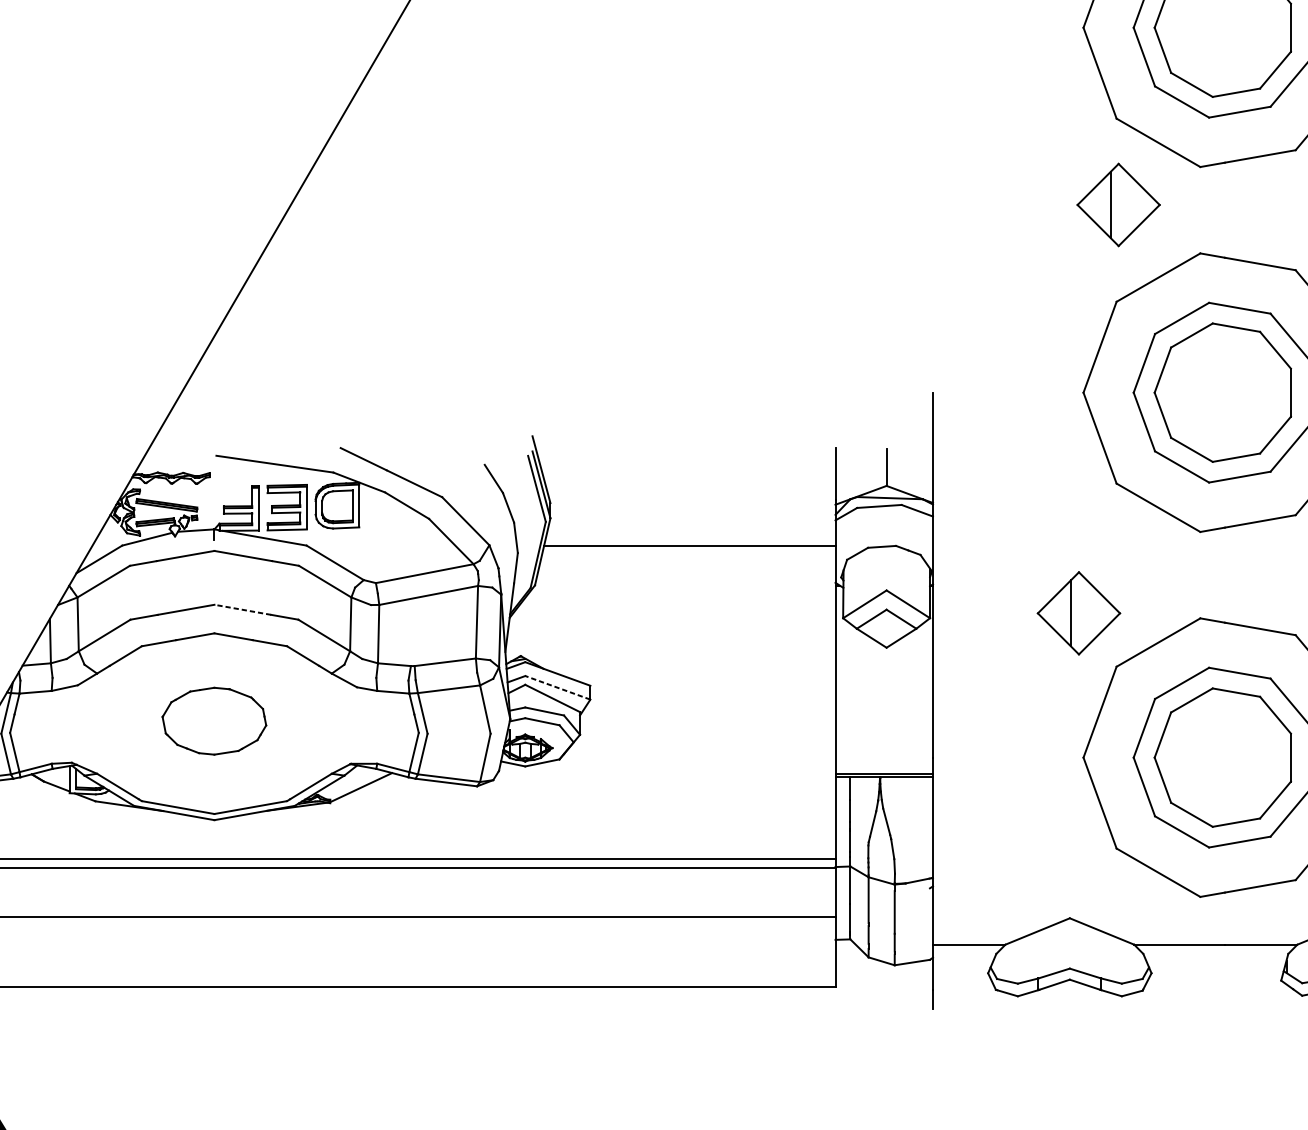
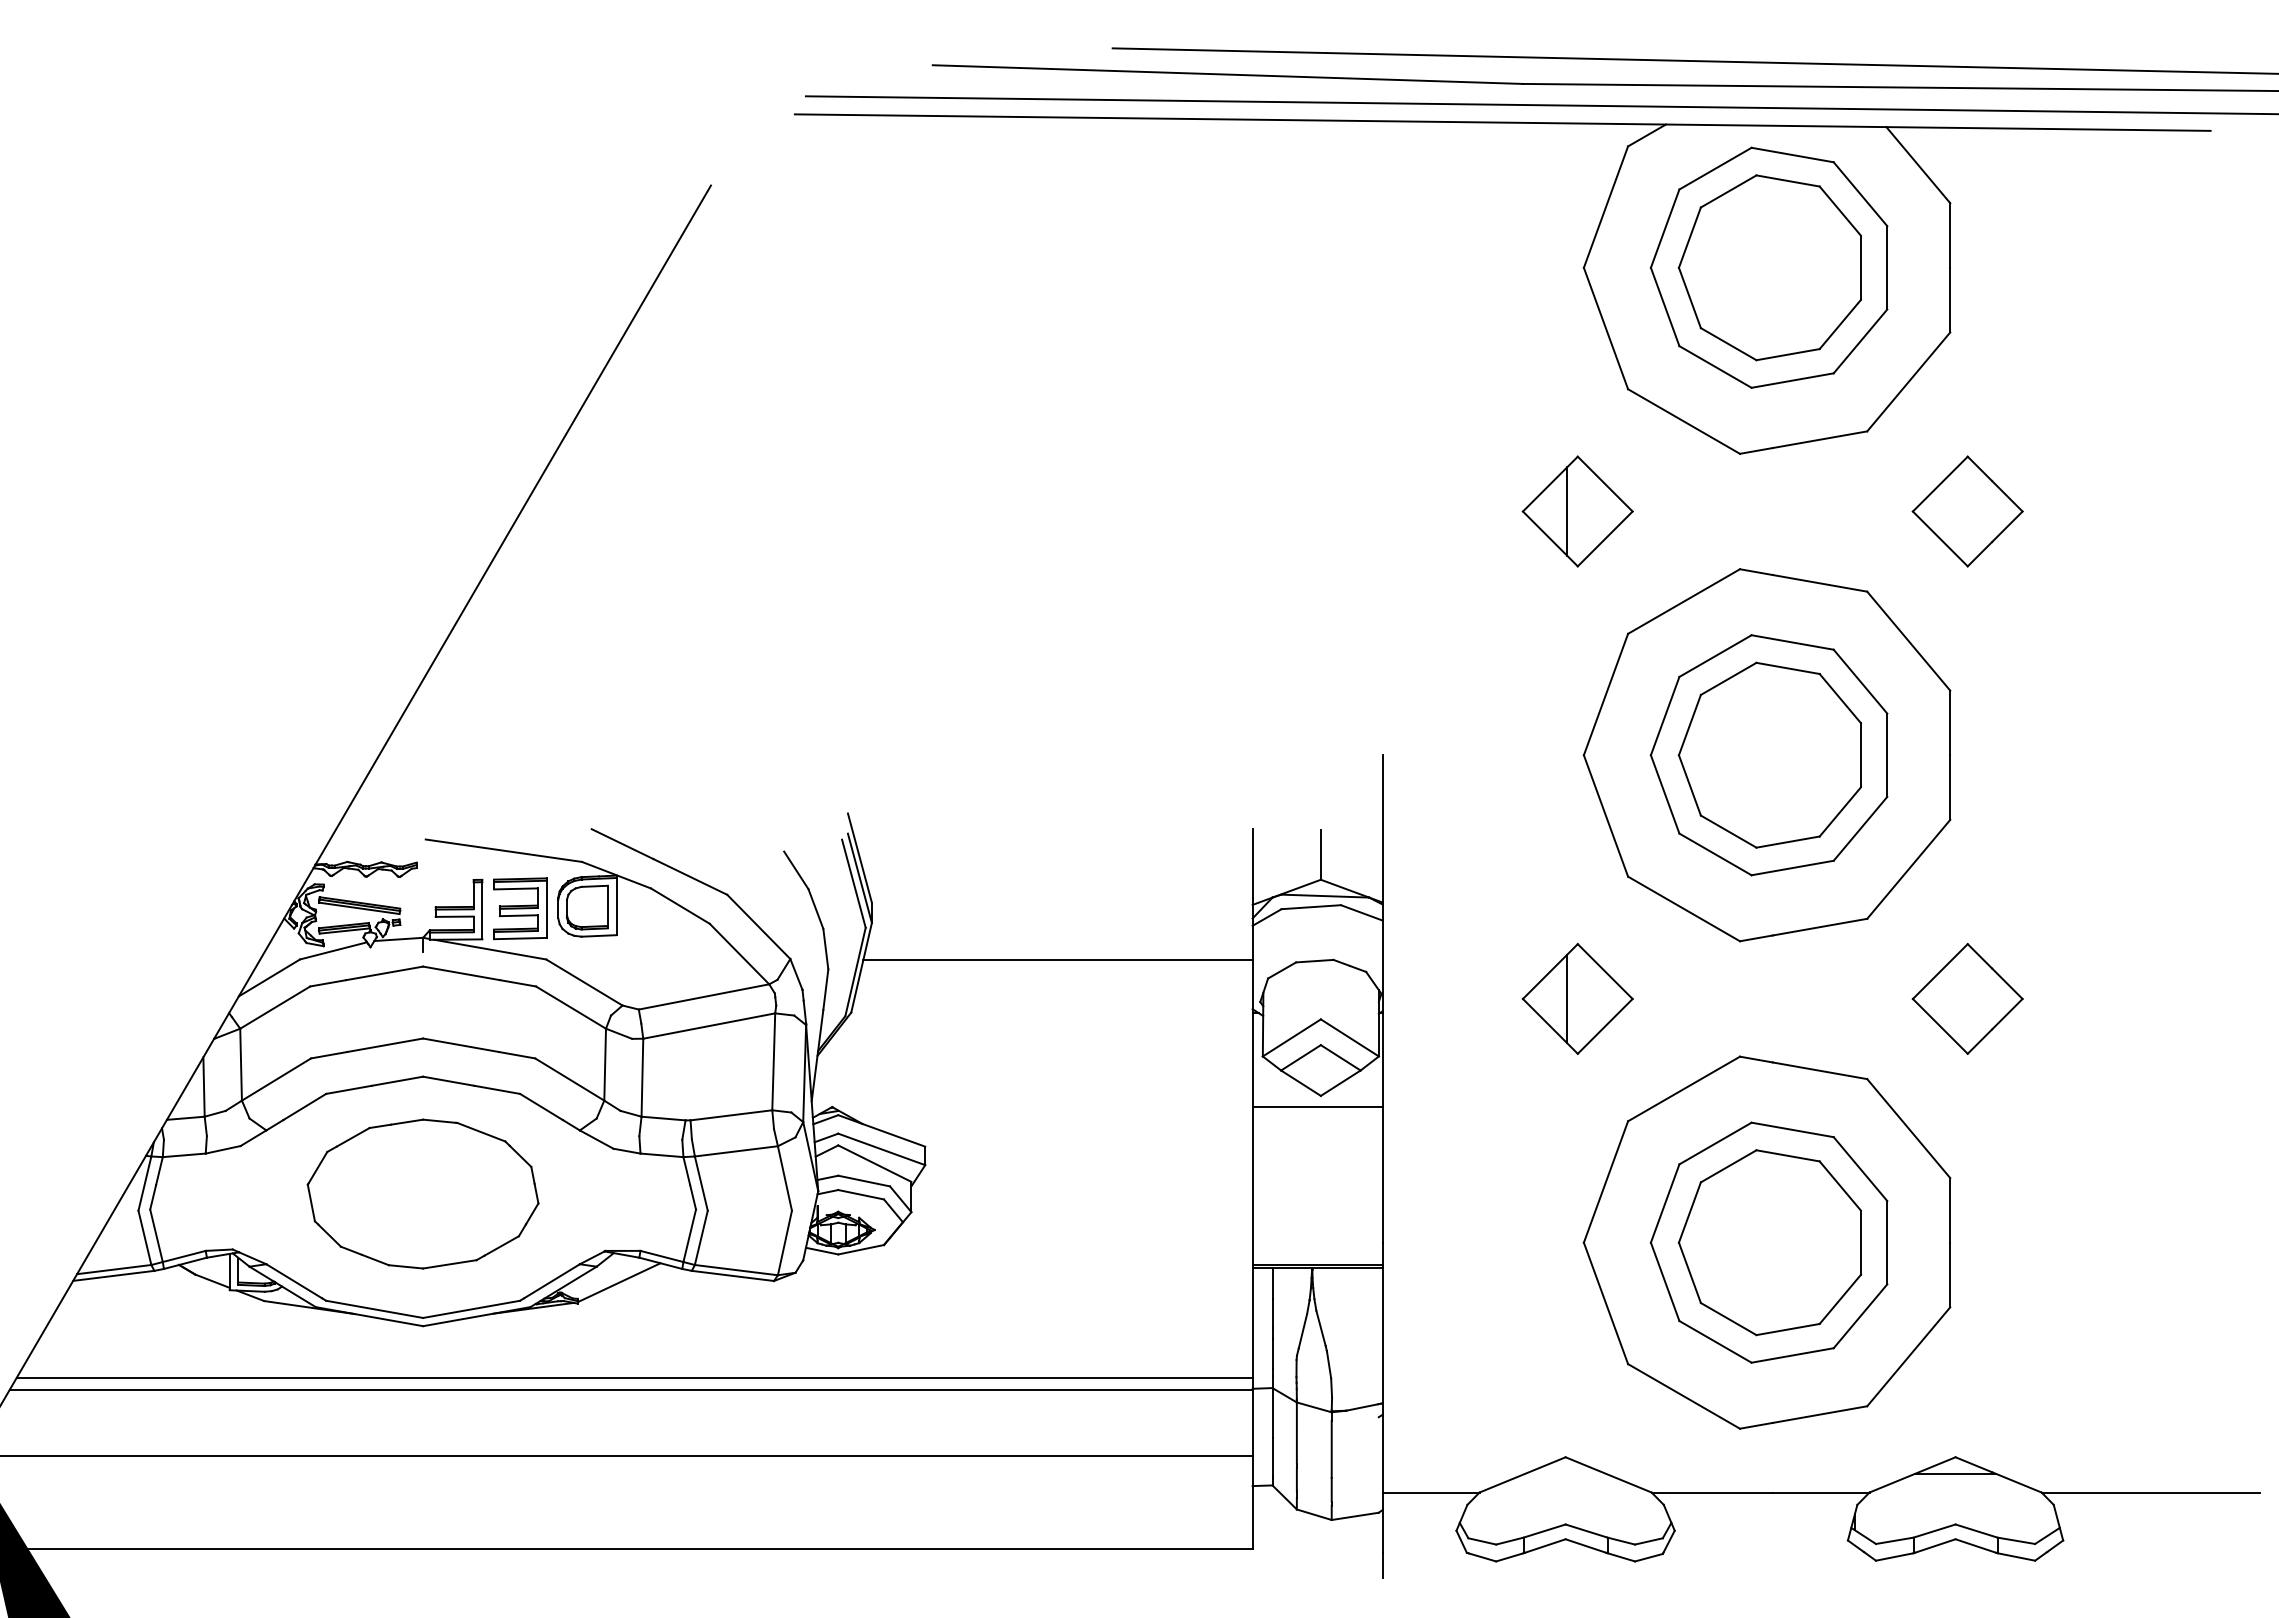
part: (1118, 204) -> (1577, 511), moved
line: (242, 610) -> (460, 1045), dashed -> solid
part: (1078, 613) -> (1577, 998), moved
line: (884, 656) -> (1317, 1107), added
line: (557, 687) -> (881, 1149), dashed -> solid
part: (213, 720) -> (422, 1193), size x1.67

